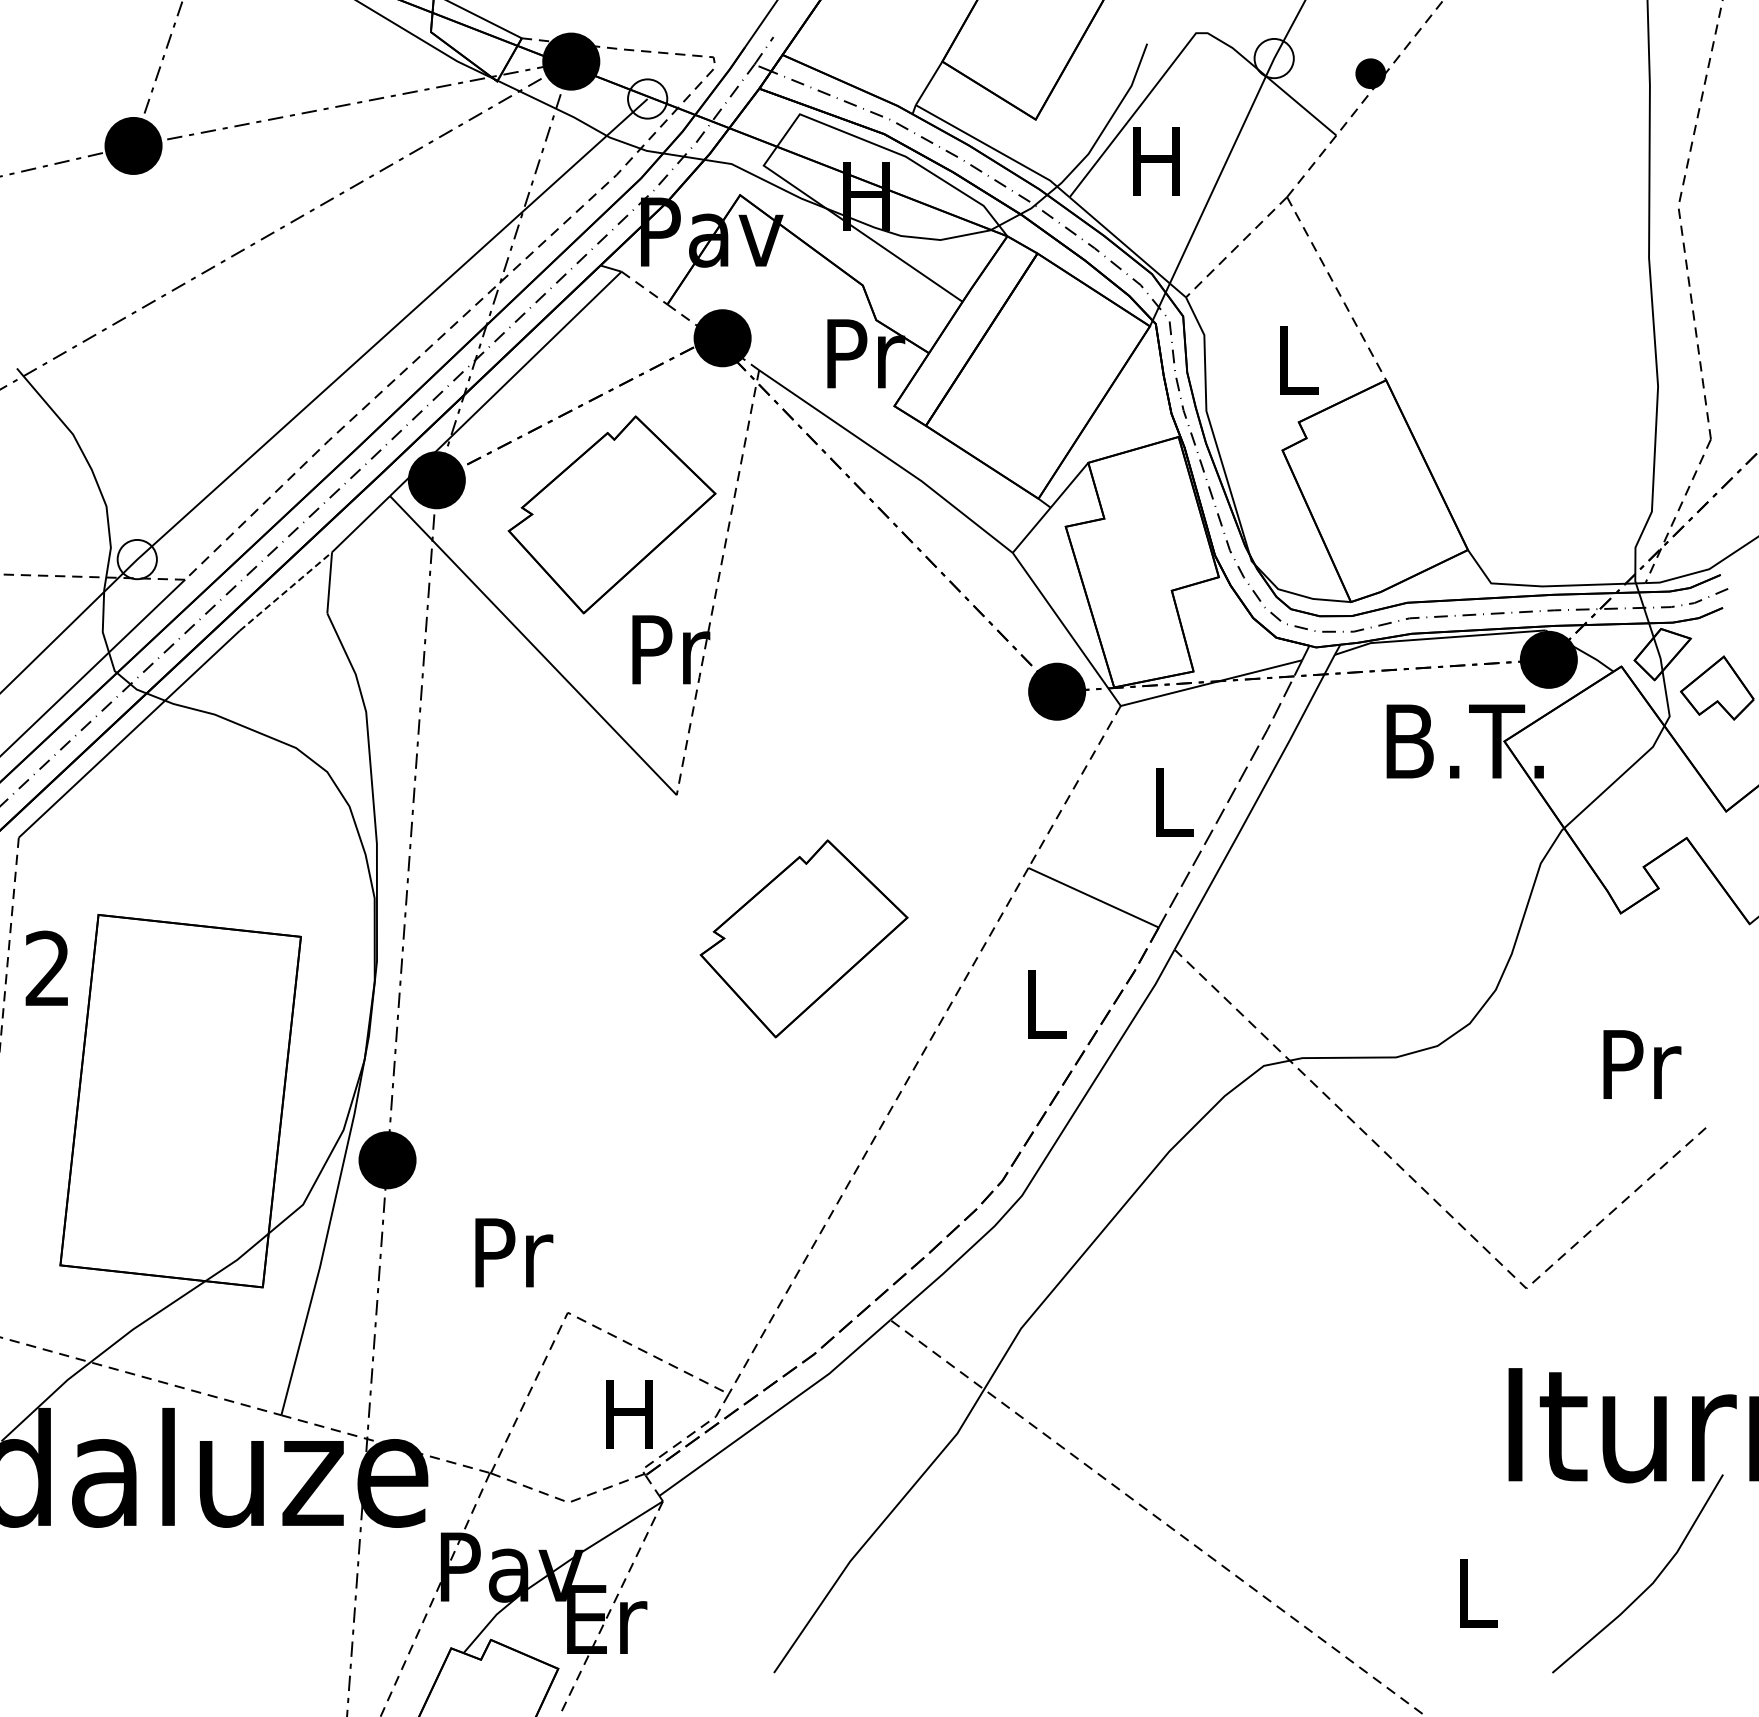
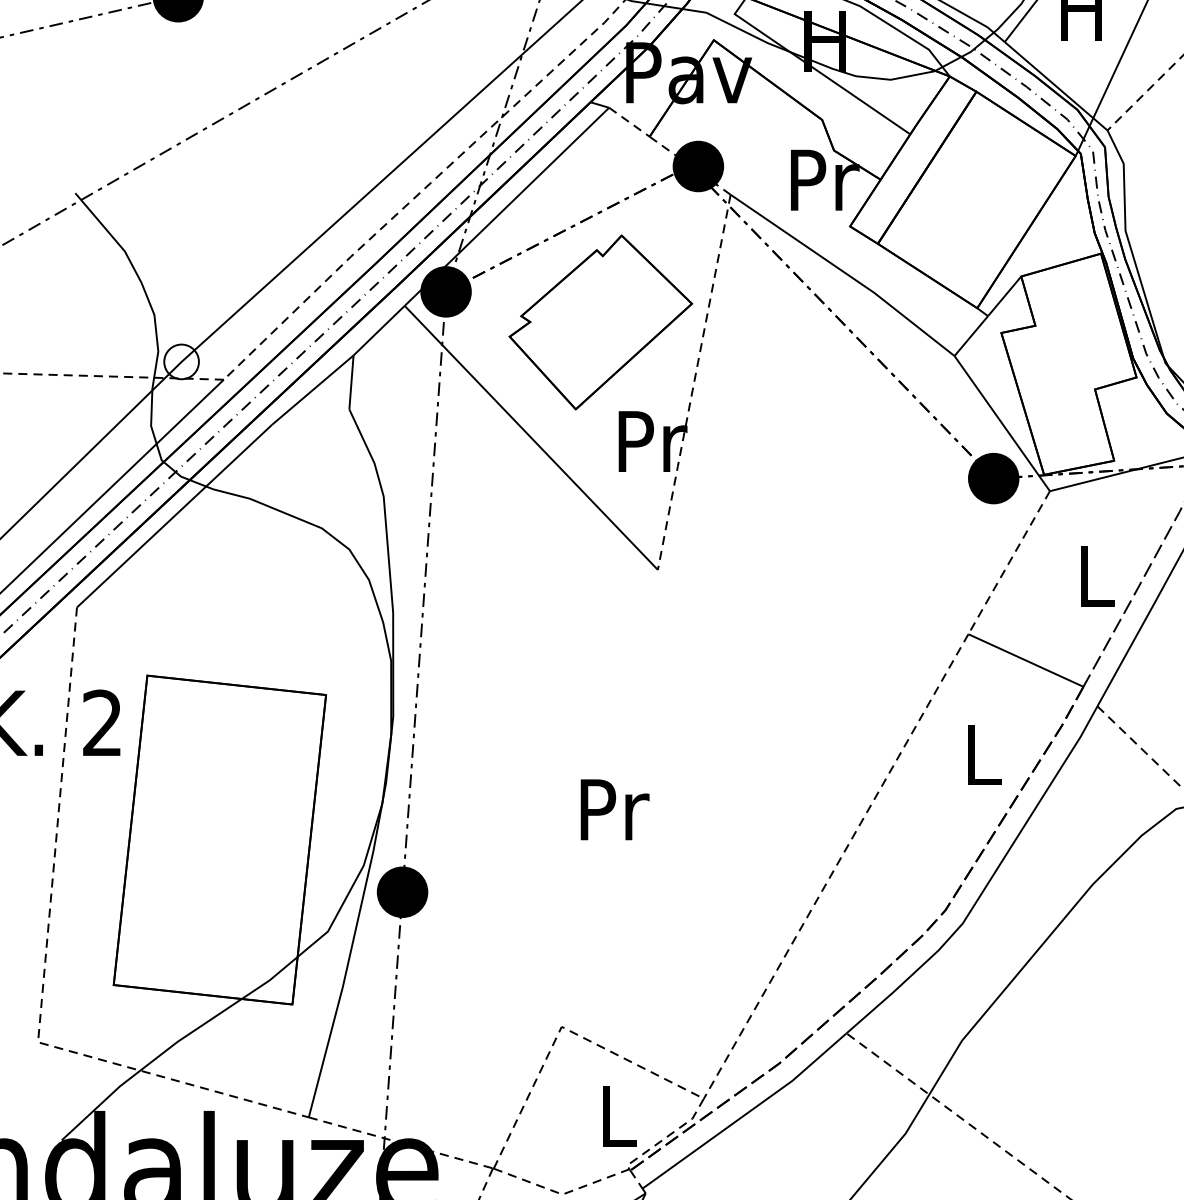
line: (285, 591) -> (312, 390), dashed -> solid
part: (803, 938) -> (769, 696), removed
text: (514, 1252) -> (615, 809), moved
text: (629, 1414) -> (616, 1116), H -> L

